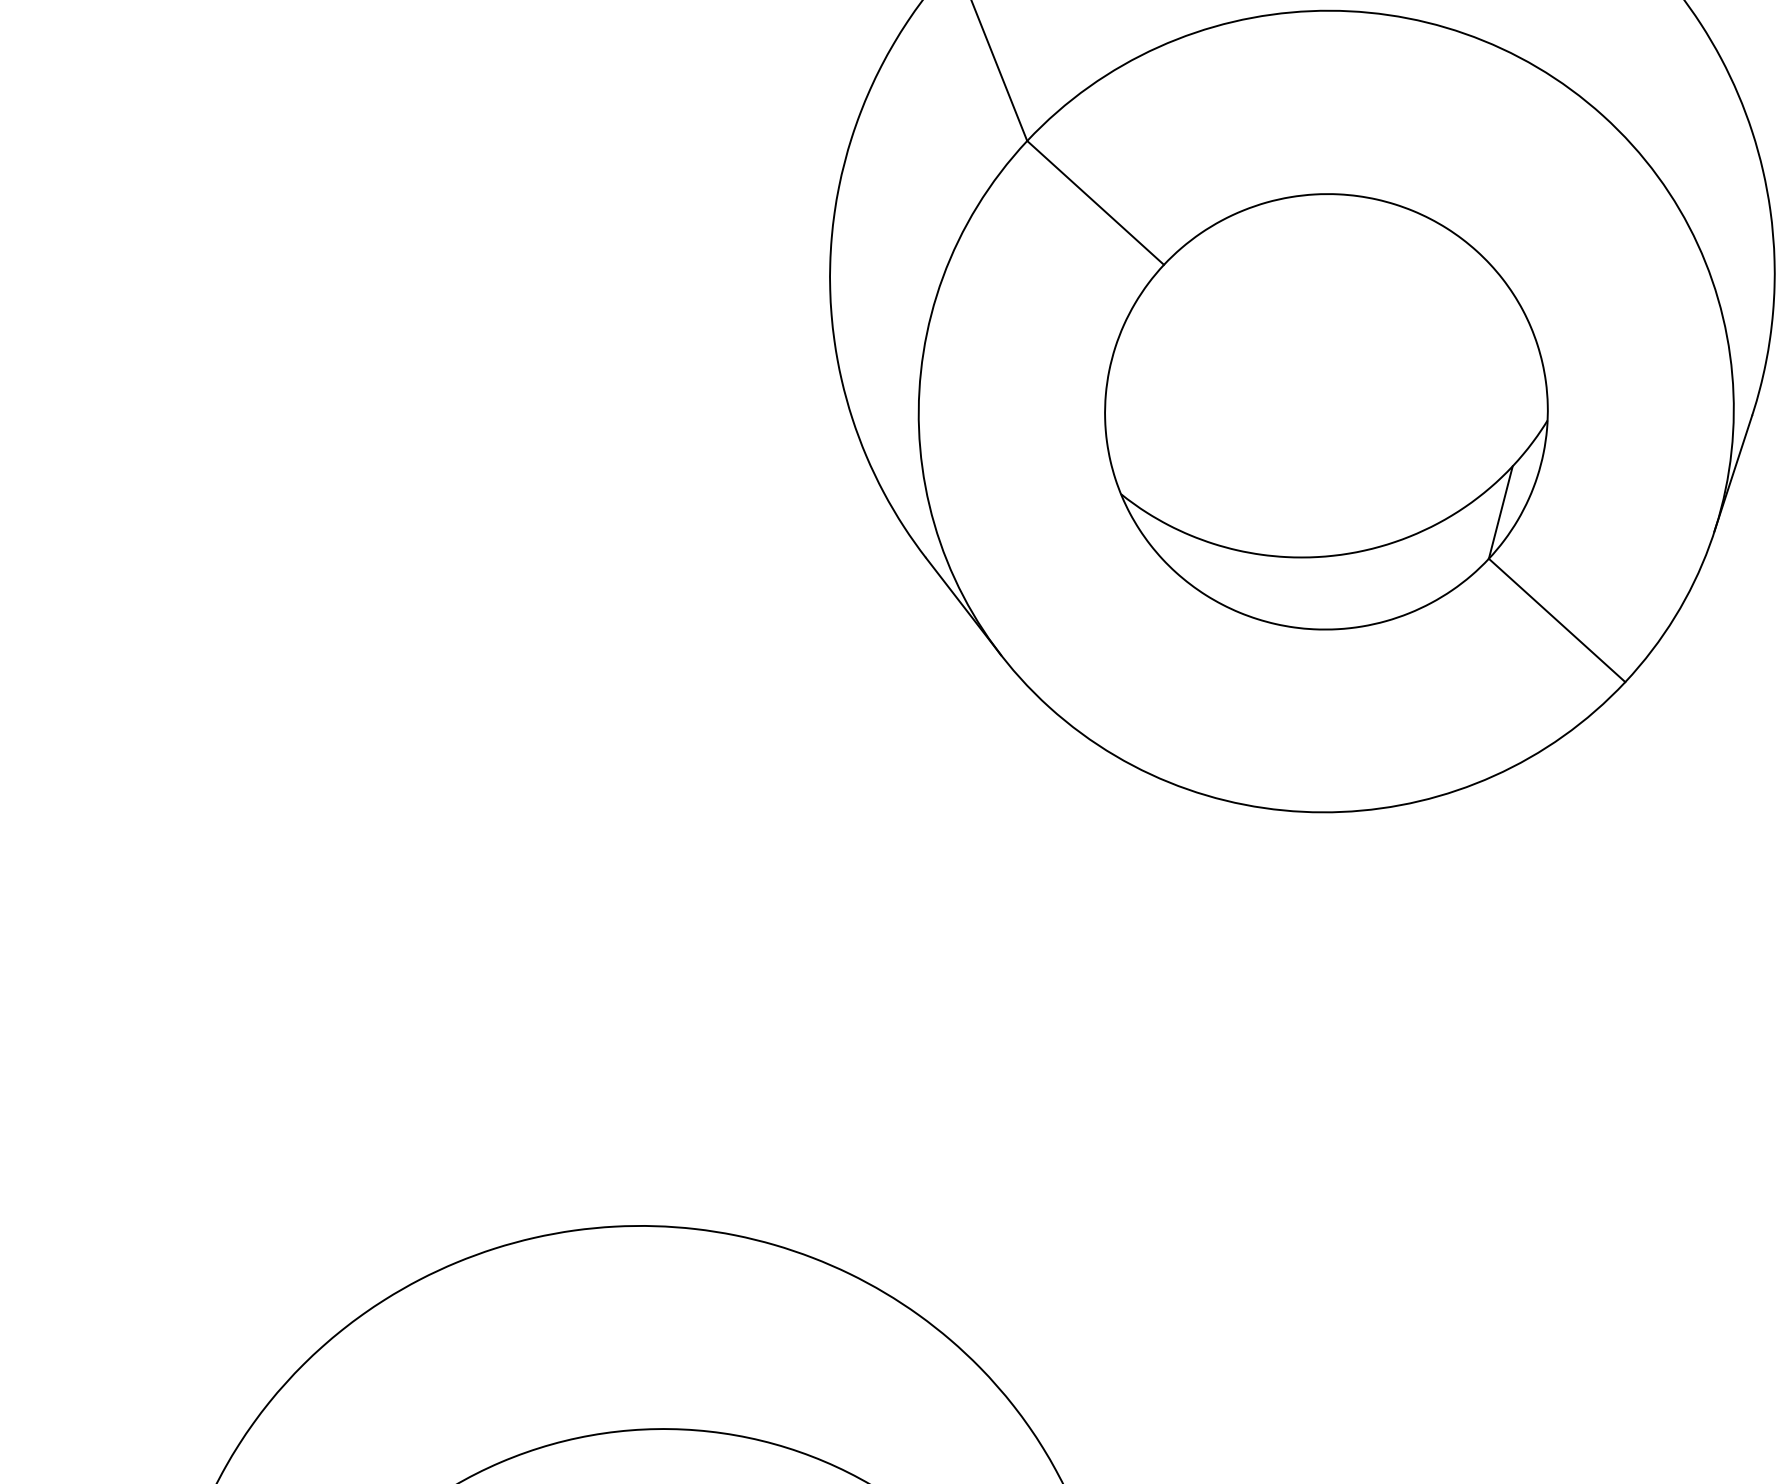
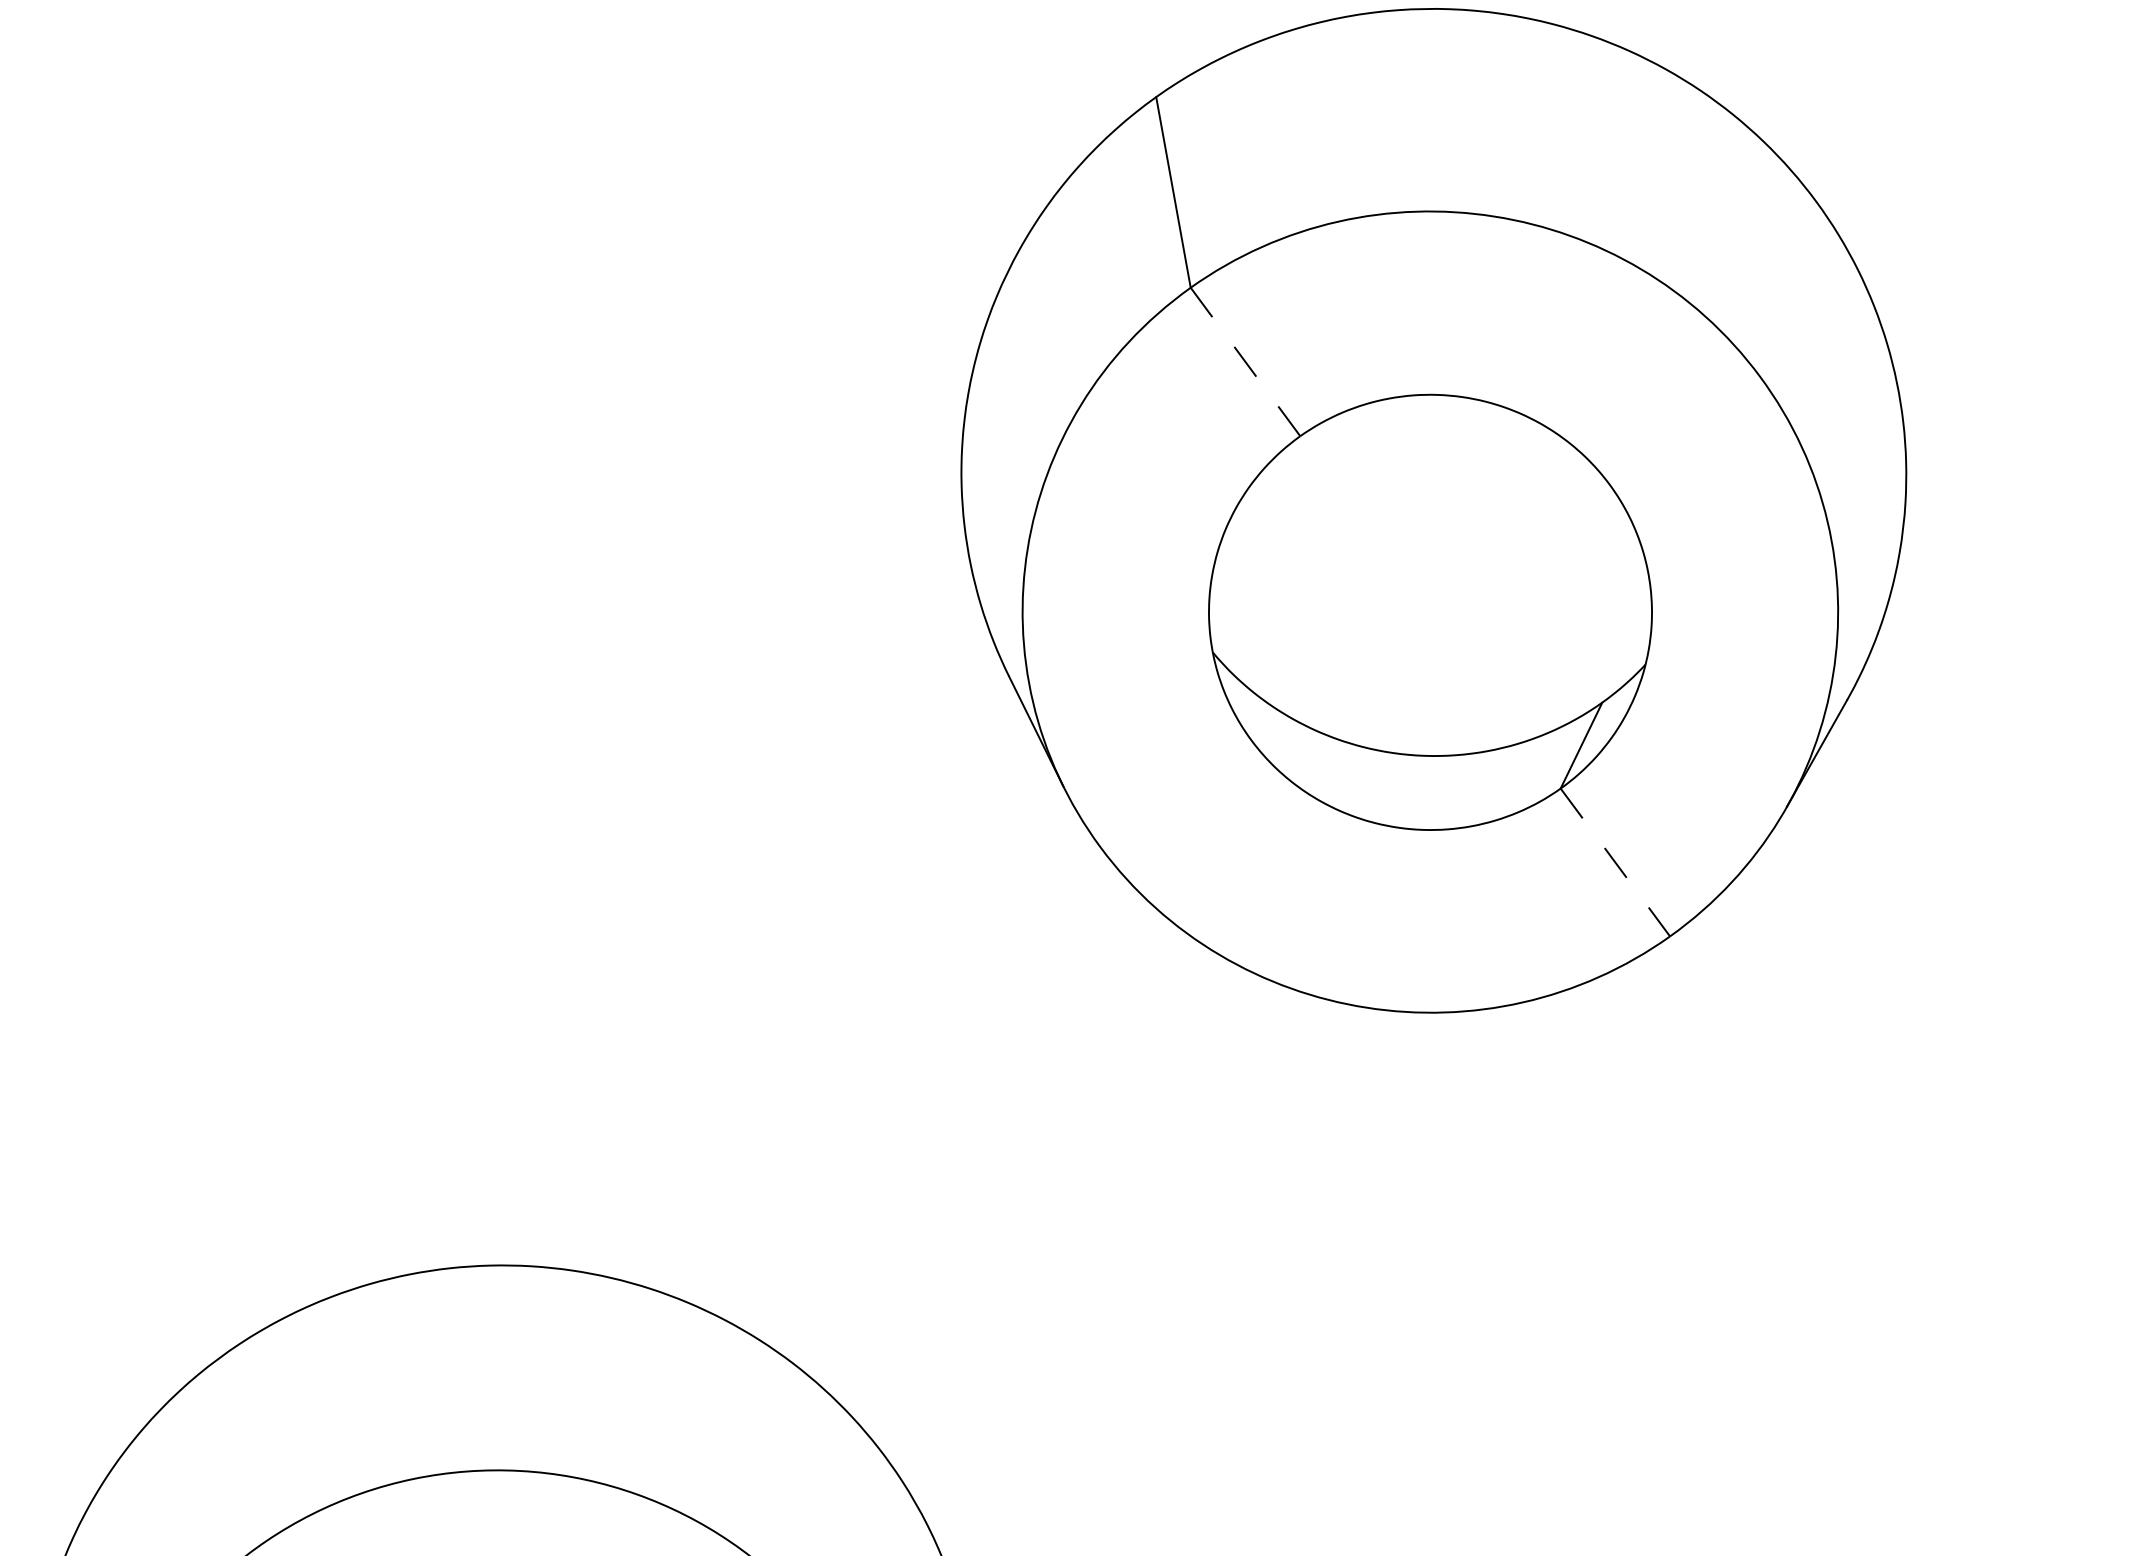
line: (1095, 202) -> (1245, 361), solid -> dashed
line: (1557, 620) -> (1615, 862), solid -> dashed

